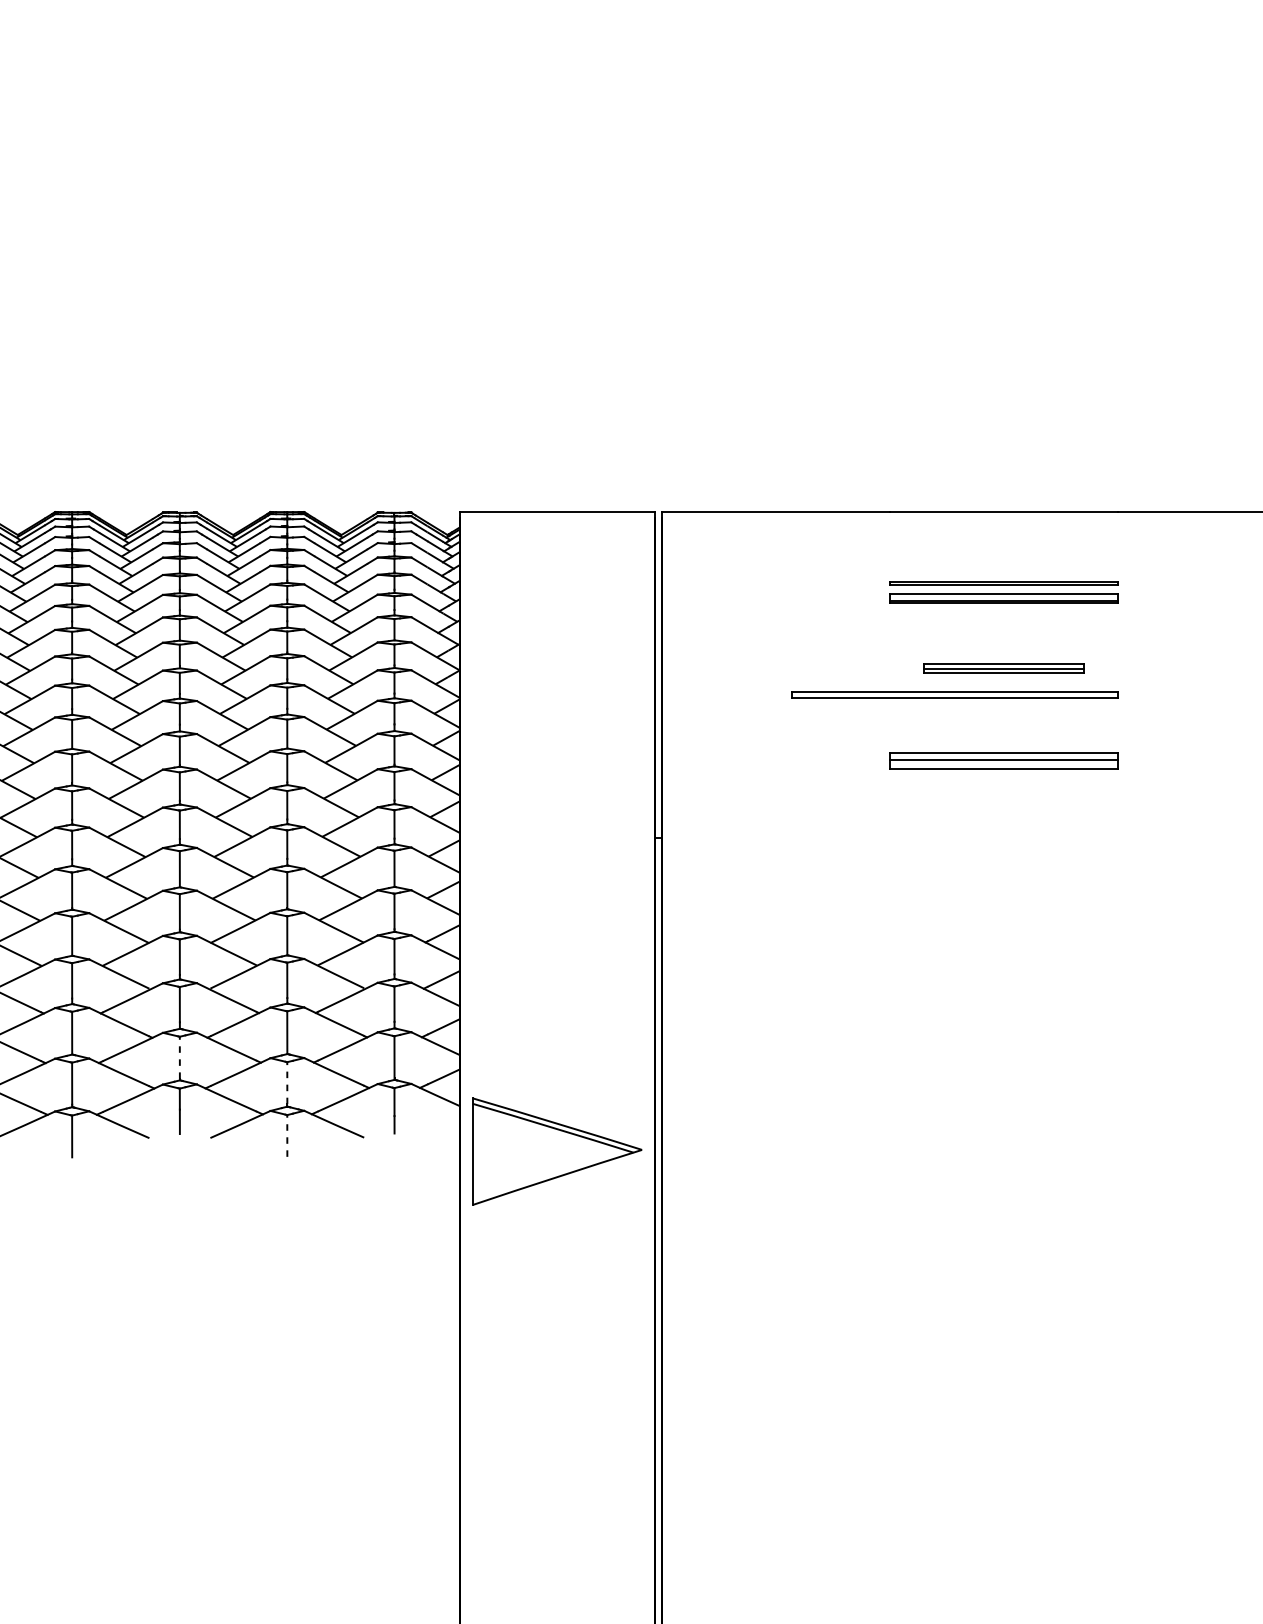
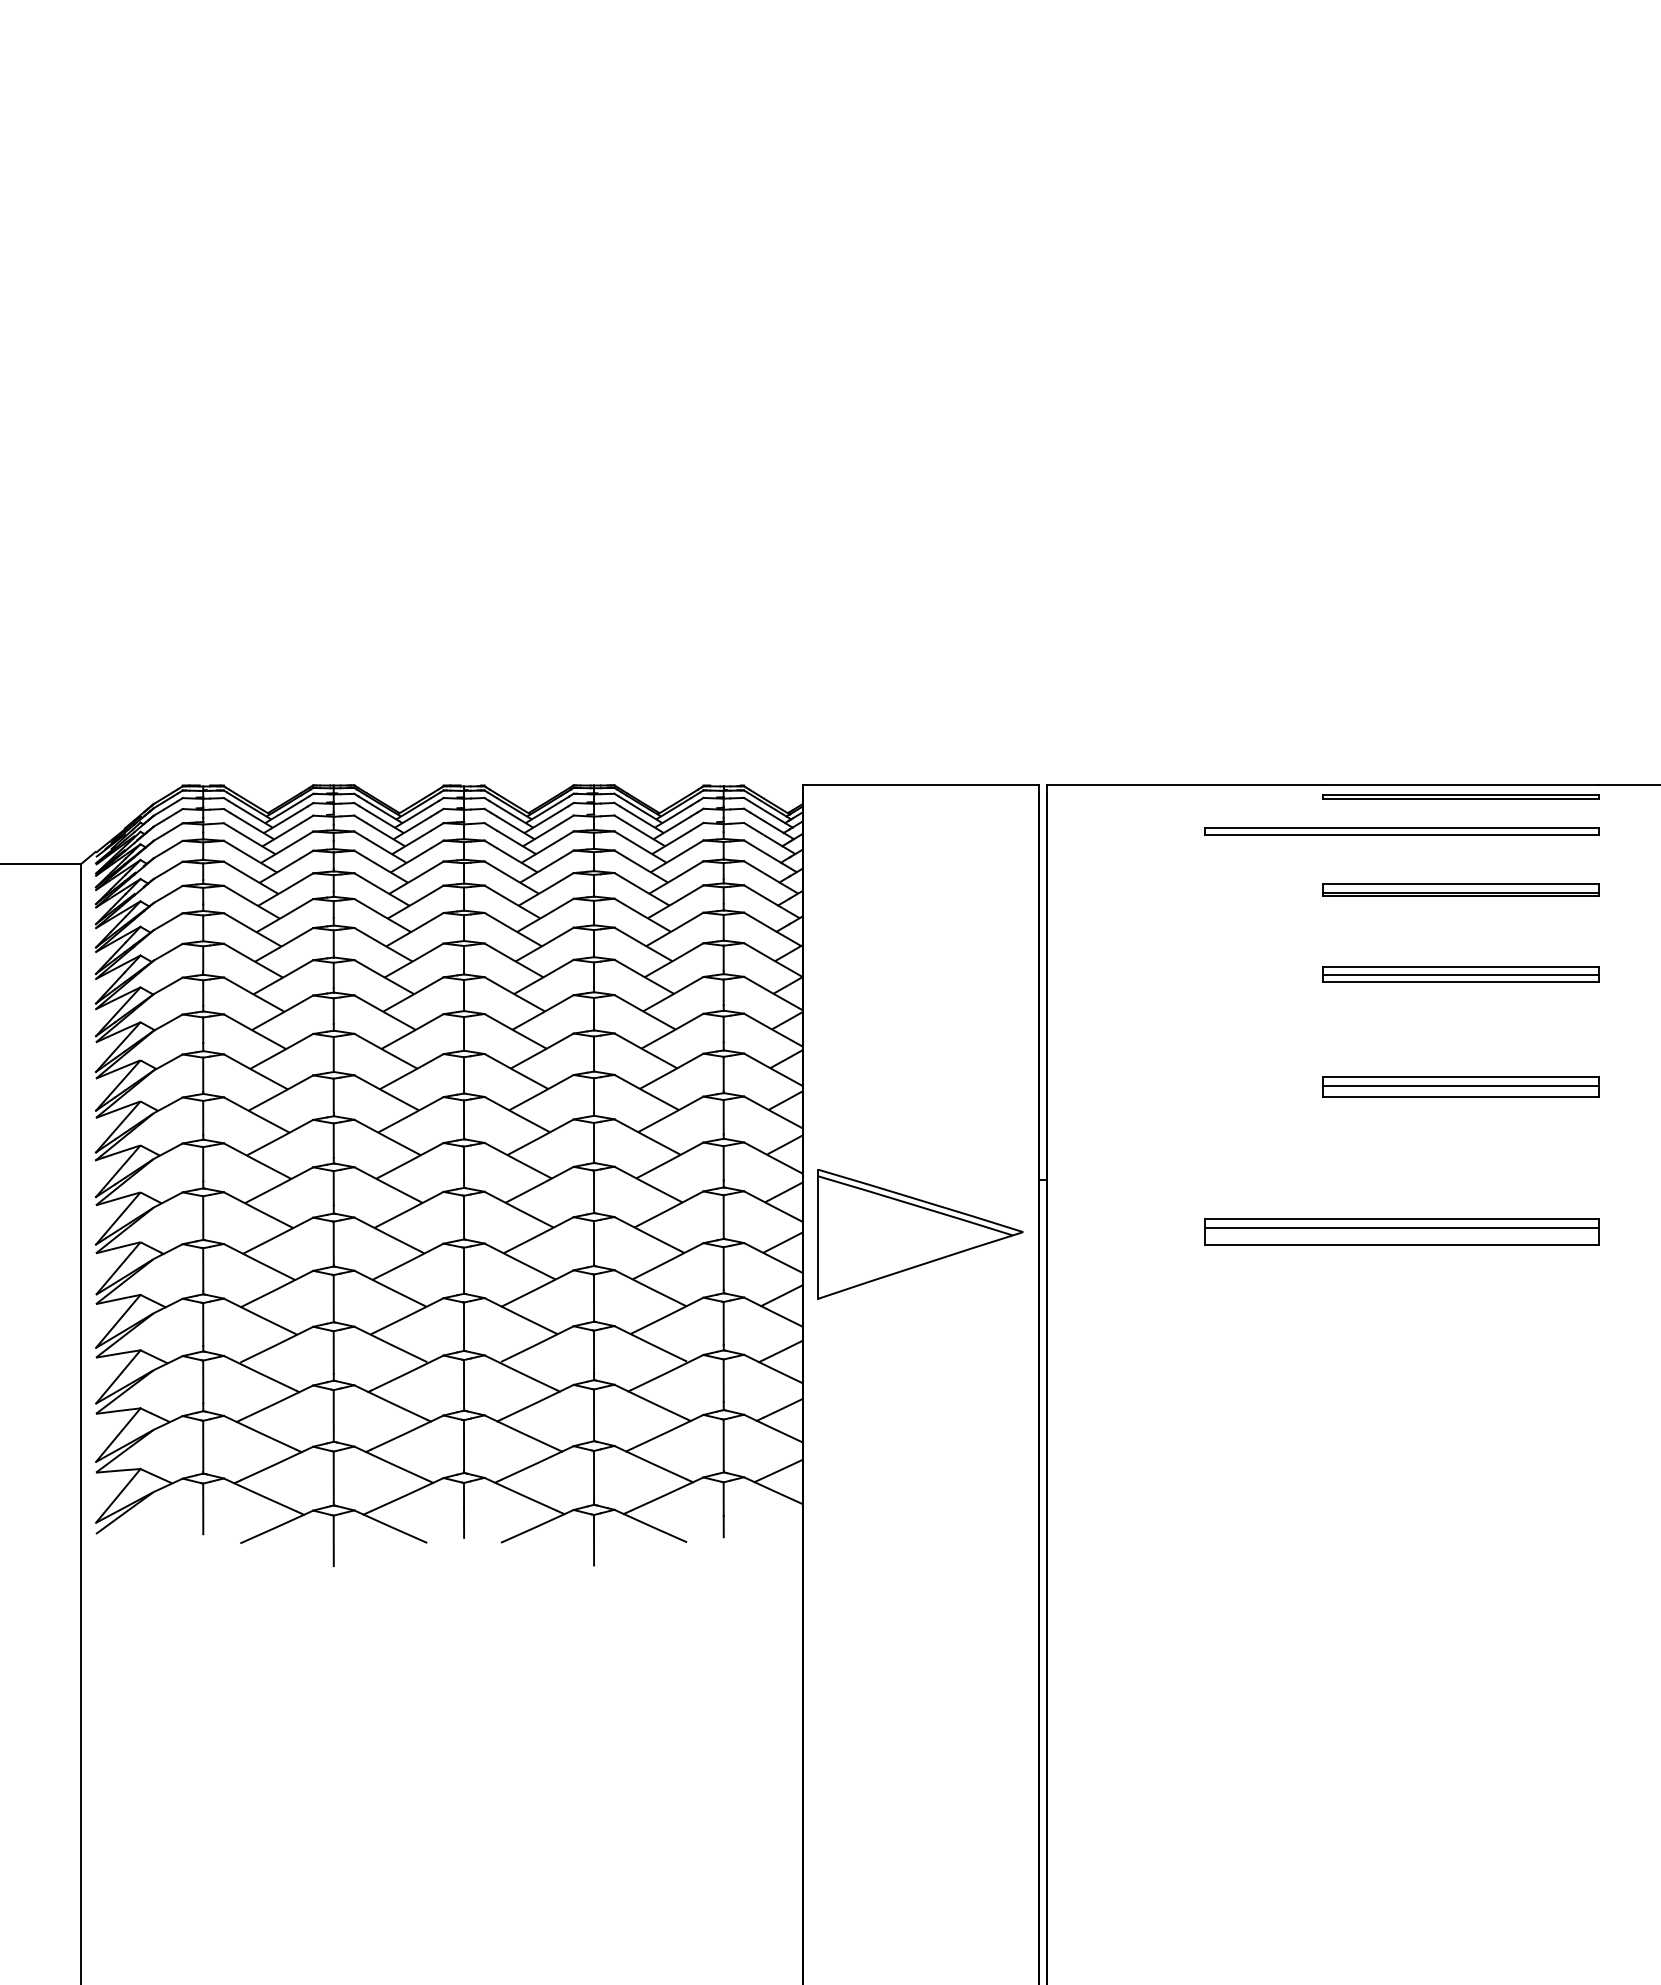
part: (1003, 583) -> (1460, 796), moved
part: (1003, 668) -> (1460, 974), size x1.43
part: (954, 694) -> (1401, 831), moved
part: (954, 880) -> (1401, 1231), added
line: (180, 1057) -> (464, 1445), dashed -> solid
line: (287, 1082) -> (594, 1475), dashed -> solid
line: (287, 1135) -> (594, 1539), dashed -> solid
part: (557, 1151) -> (920, 1234), moved

